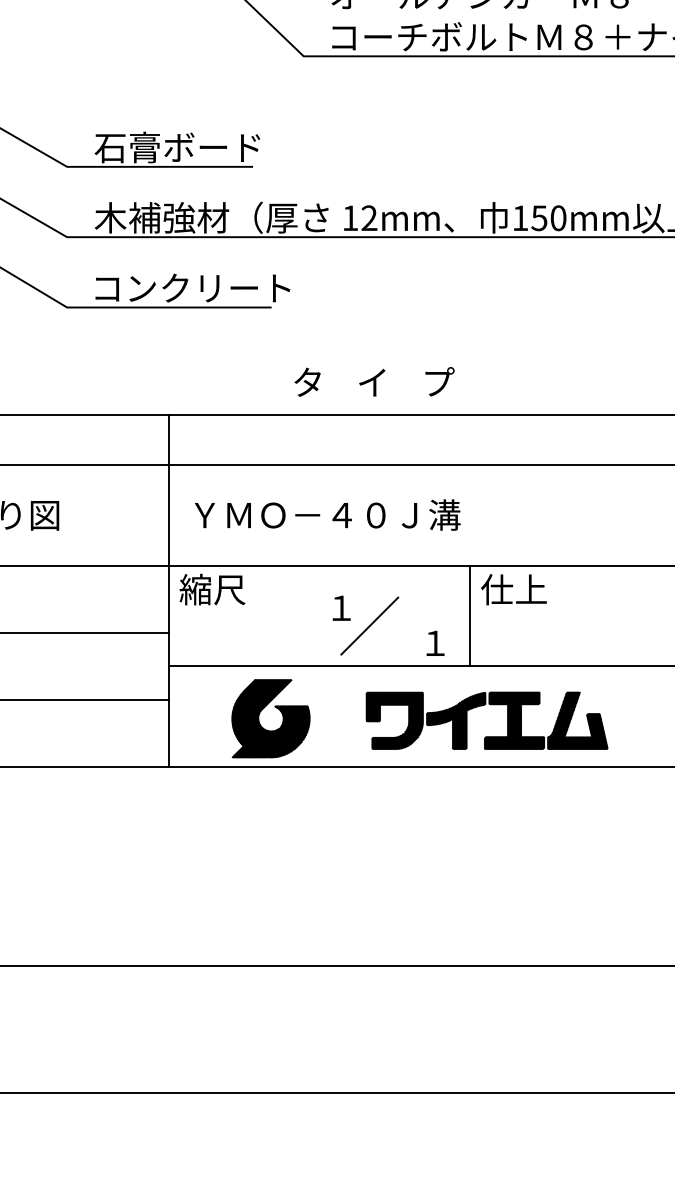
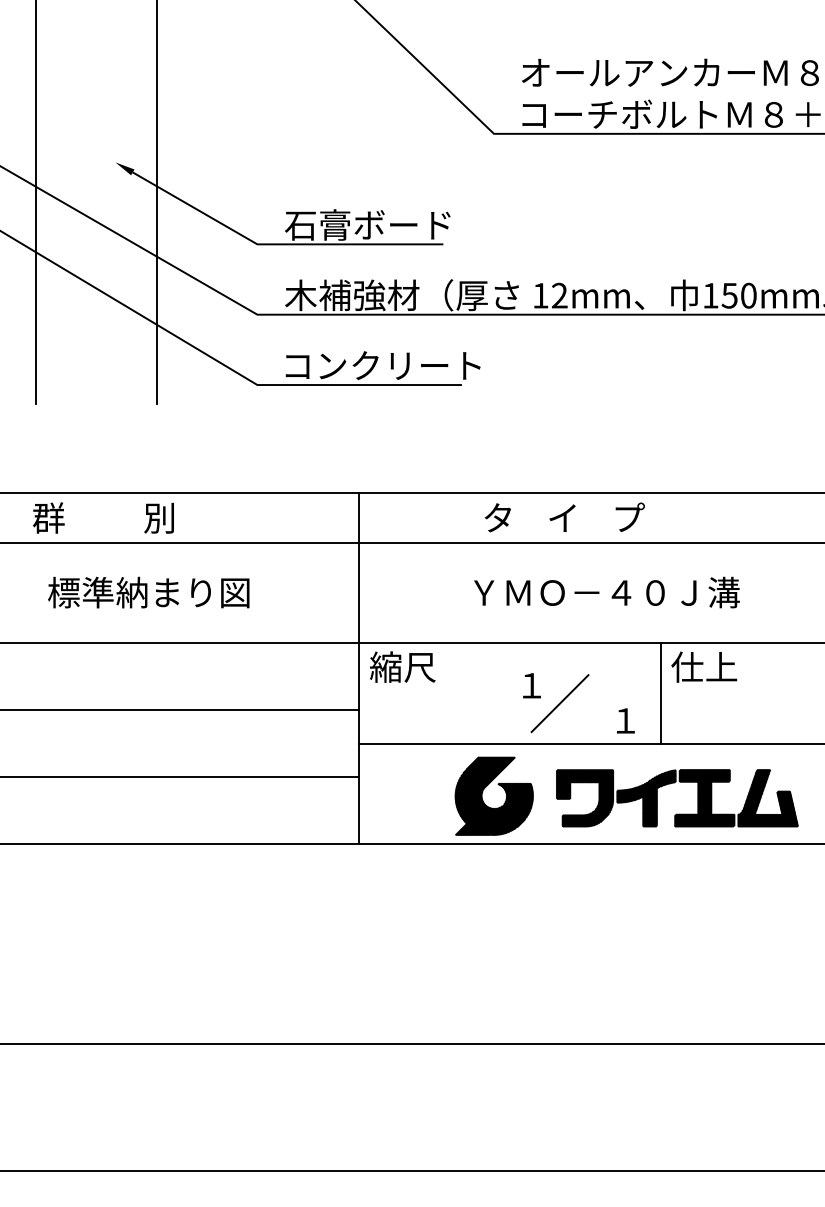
text: (374, 381) -> (564, 517), moved
text: (327, 514) -> (606, 592), moved
part: (260, 714) -> (483, 792), moved

